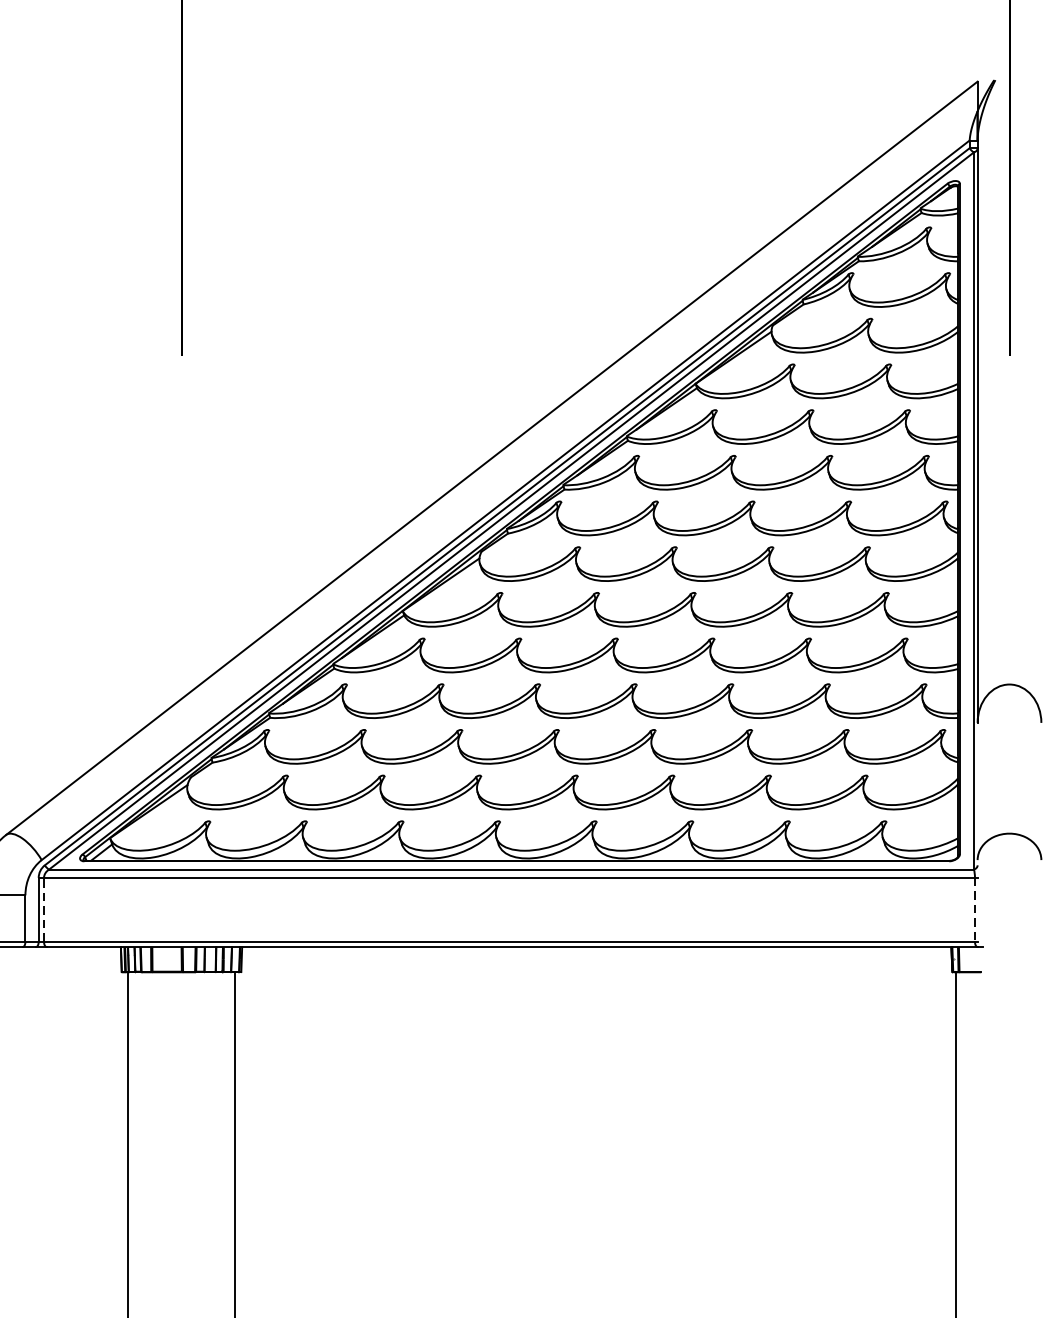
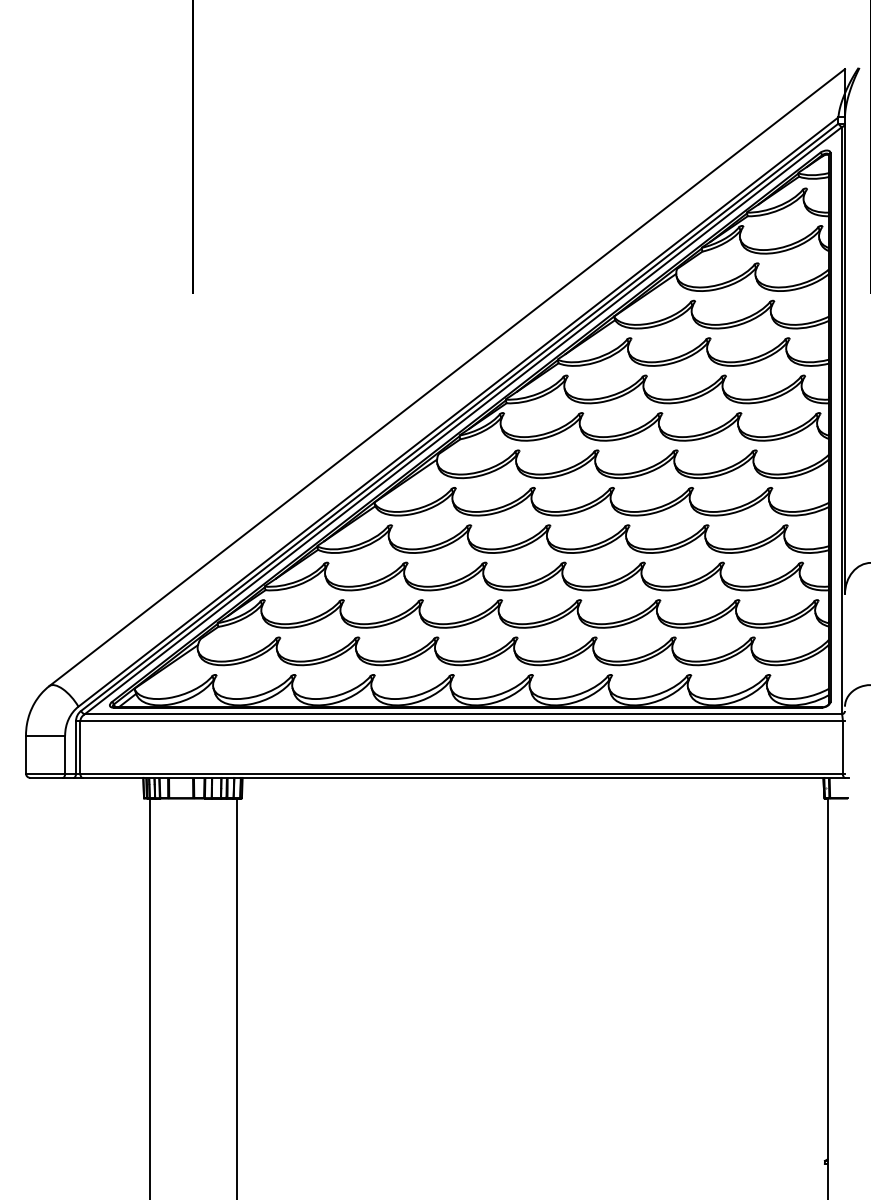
line: (44, 908) -> (80, 746), dashed -> solid
line: (974, 909) -> (842, 747), dashed -> solid

